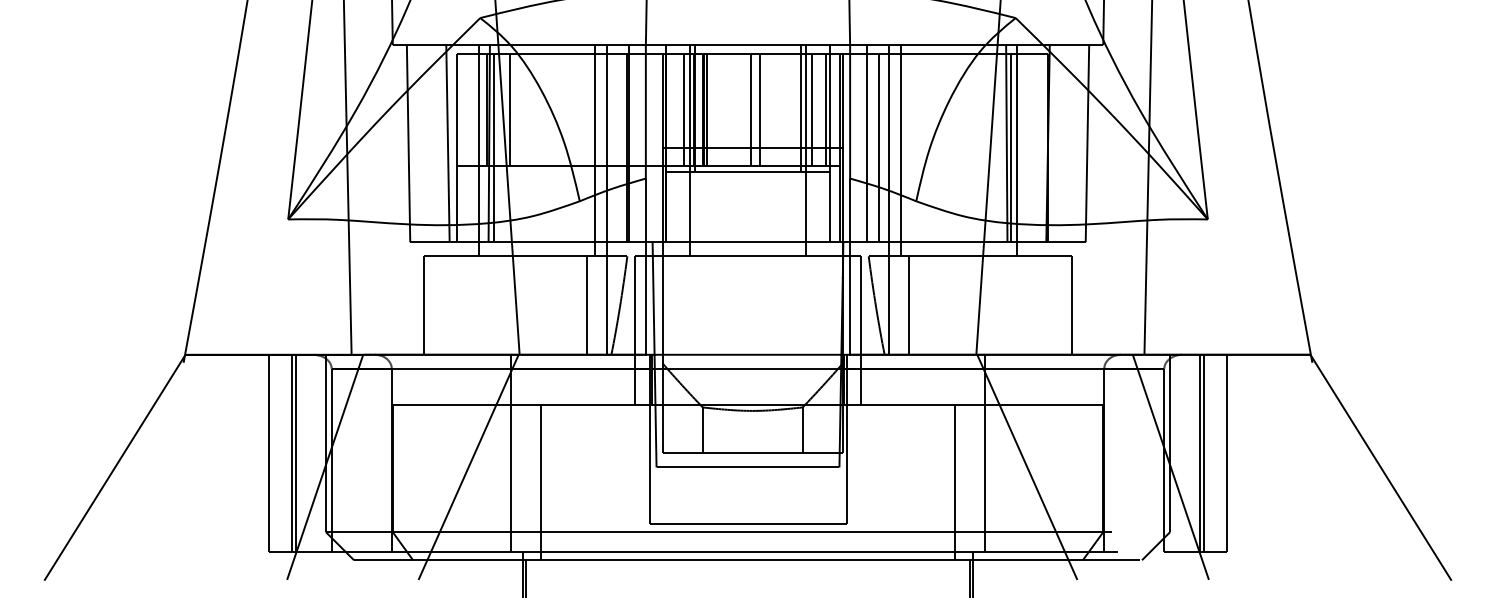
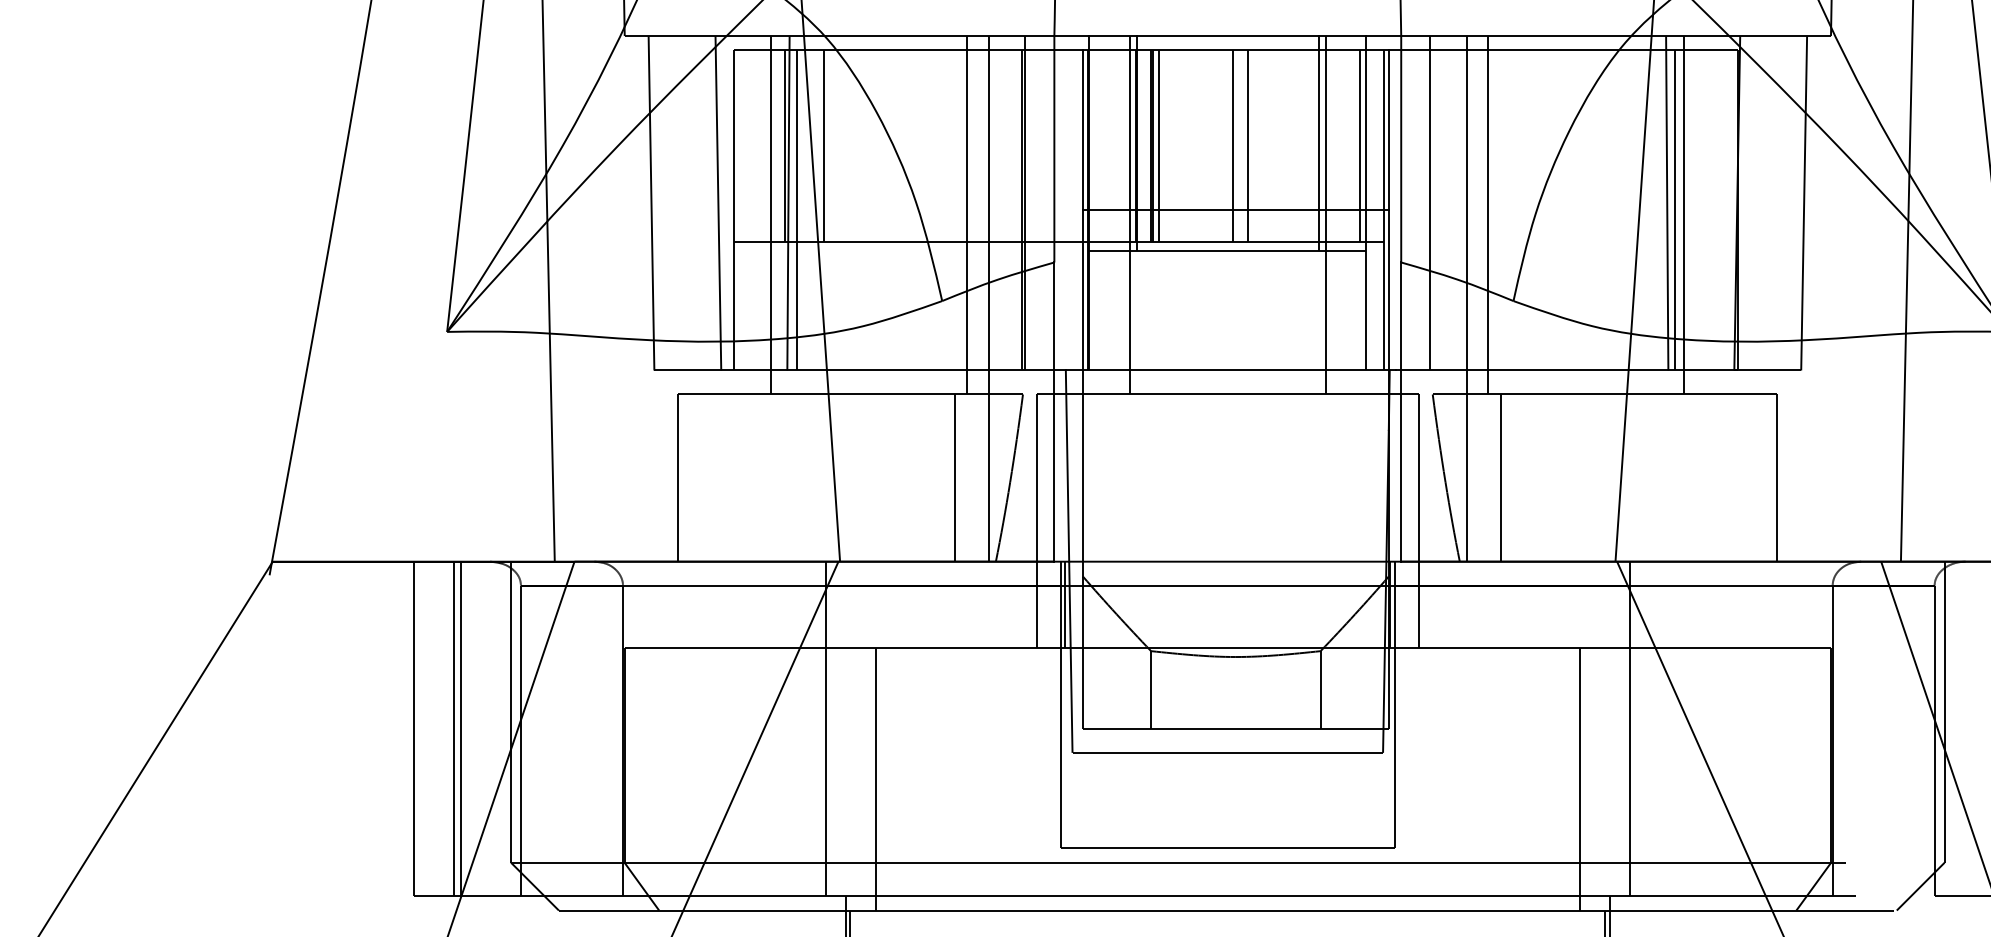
line: (684, 109) -> (1119, 145), removed
line: (811, 109) -> (1335, 145), removed
line: (878, 147) -> (1449, 209), removed

